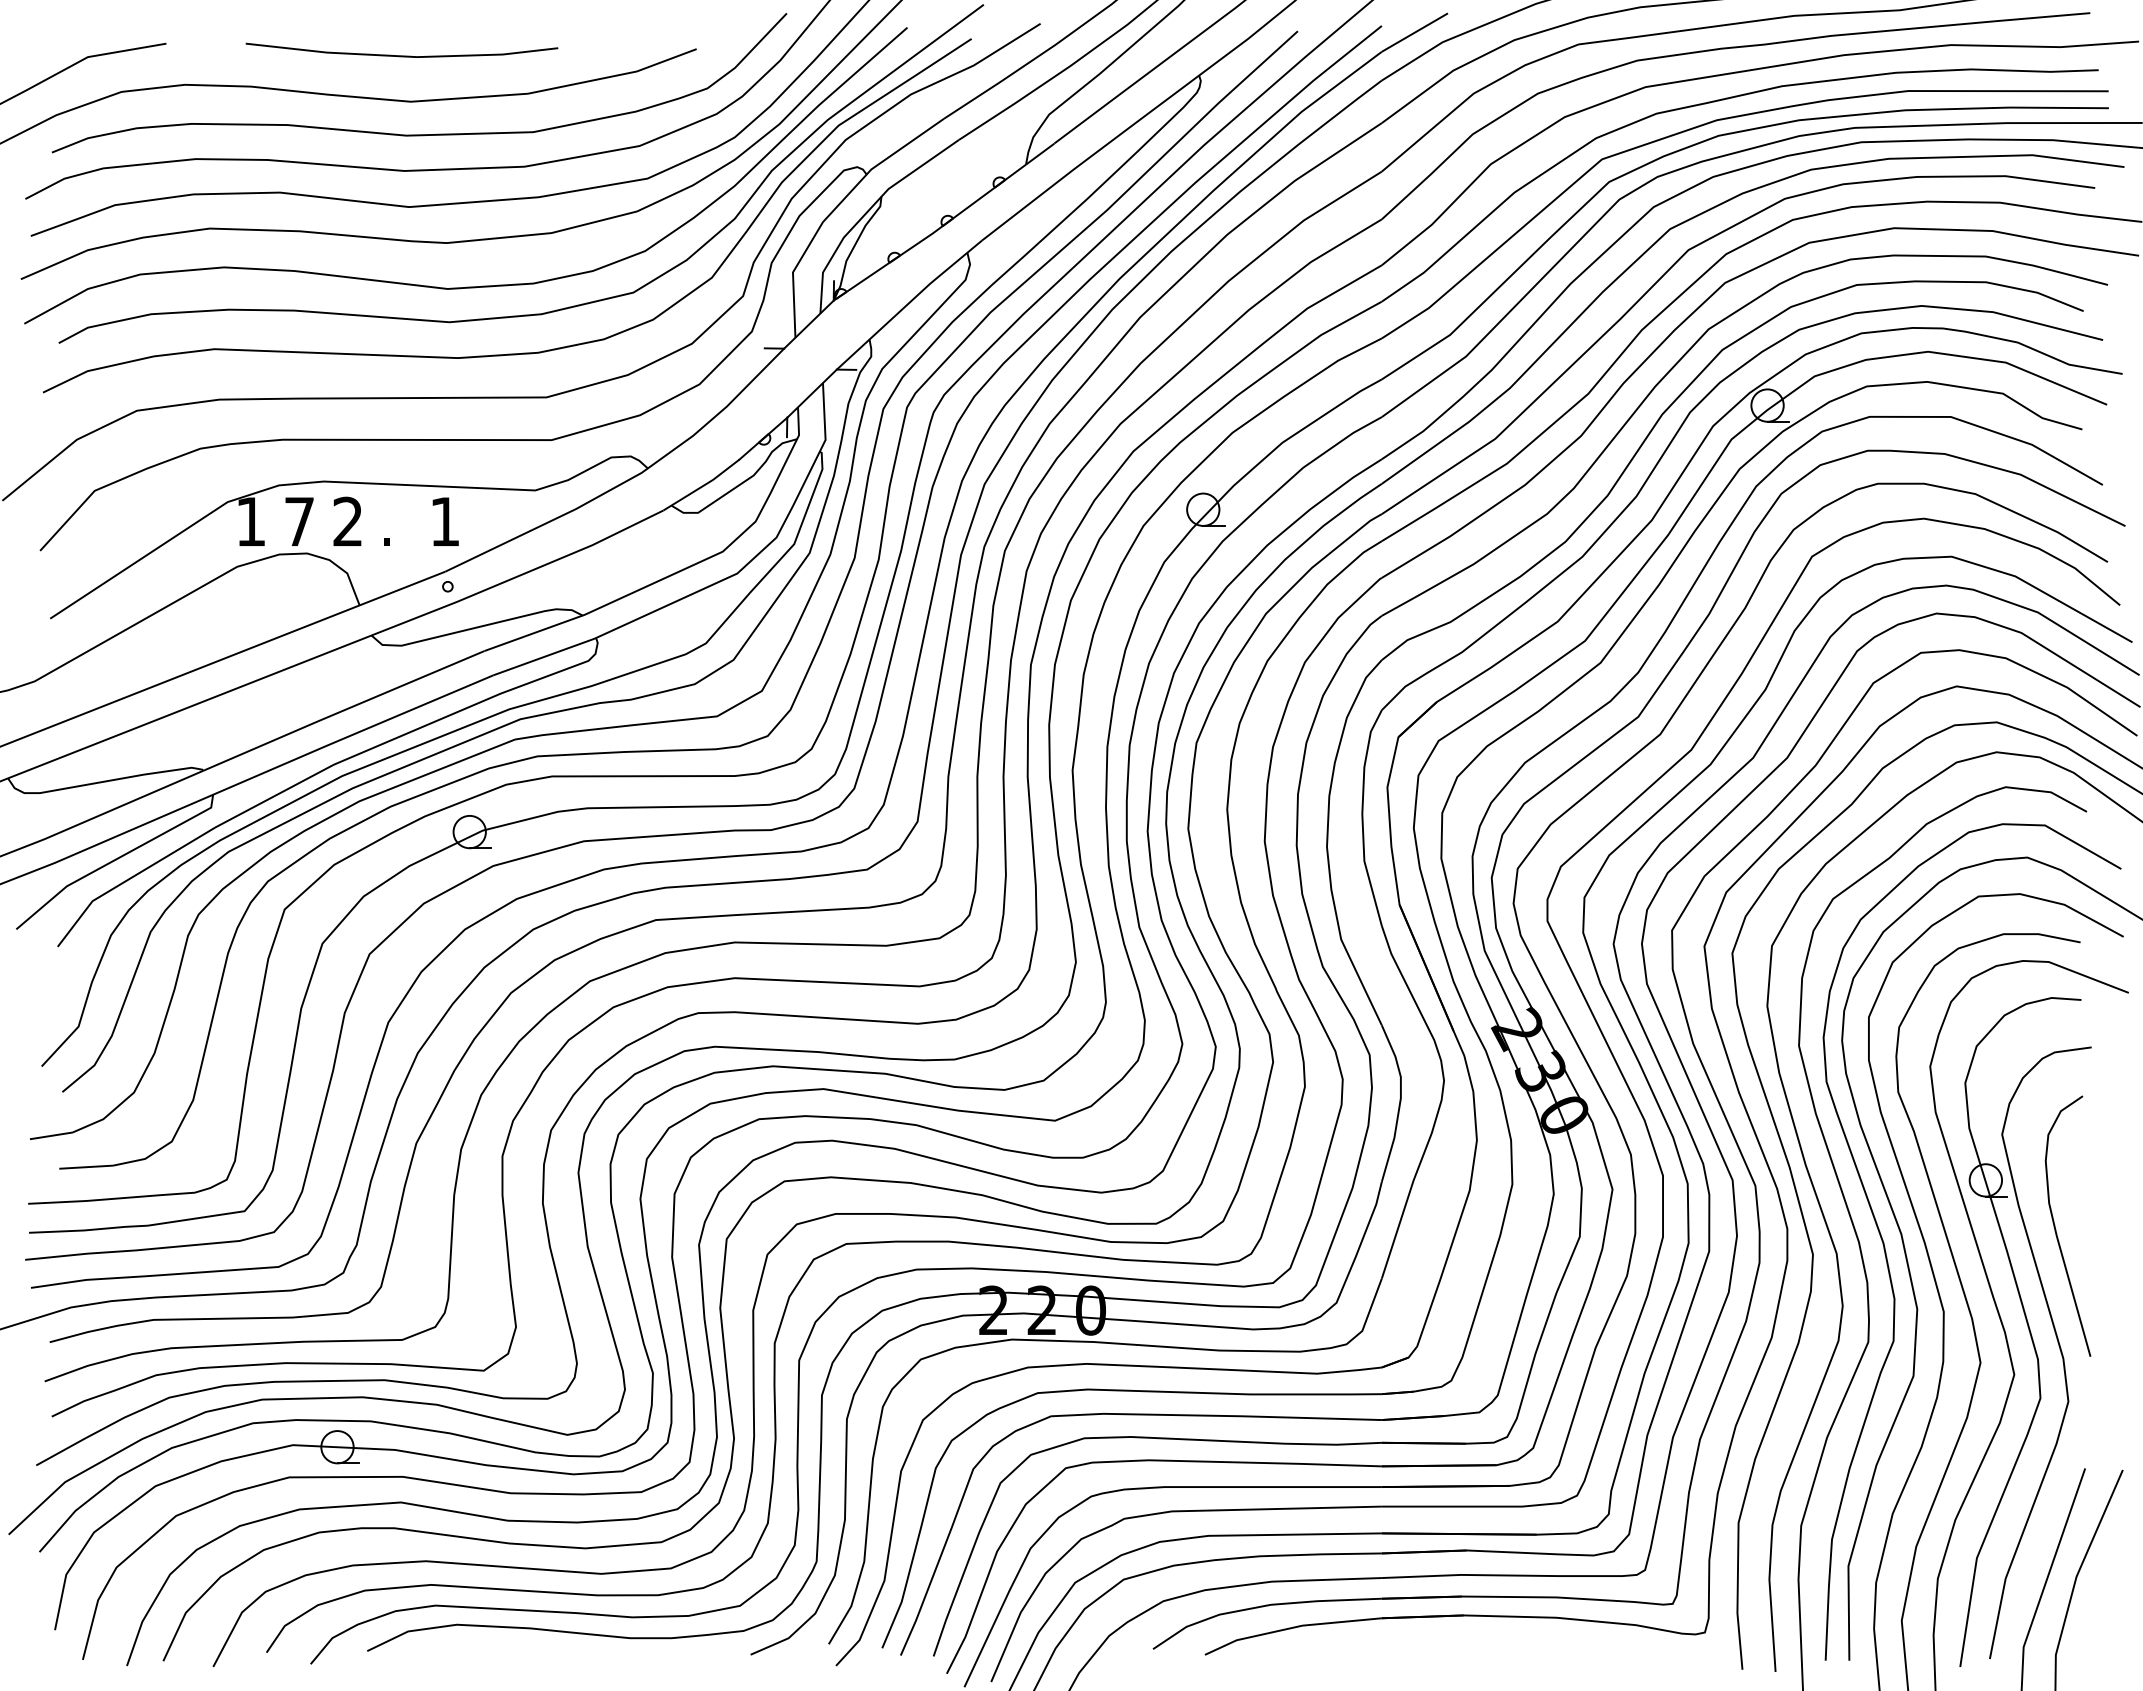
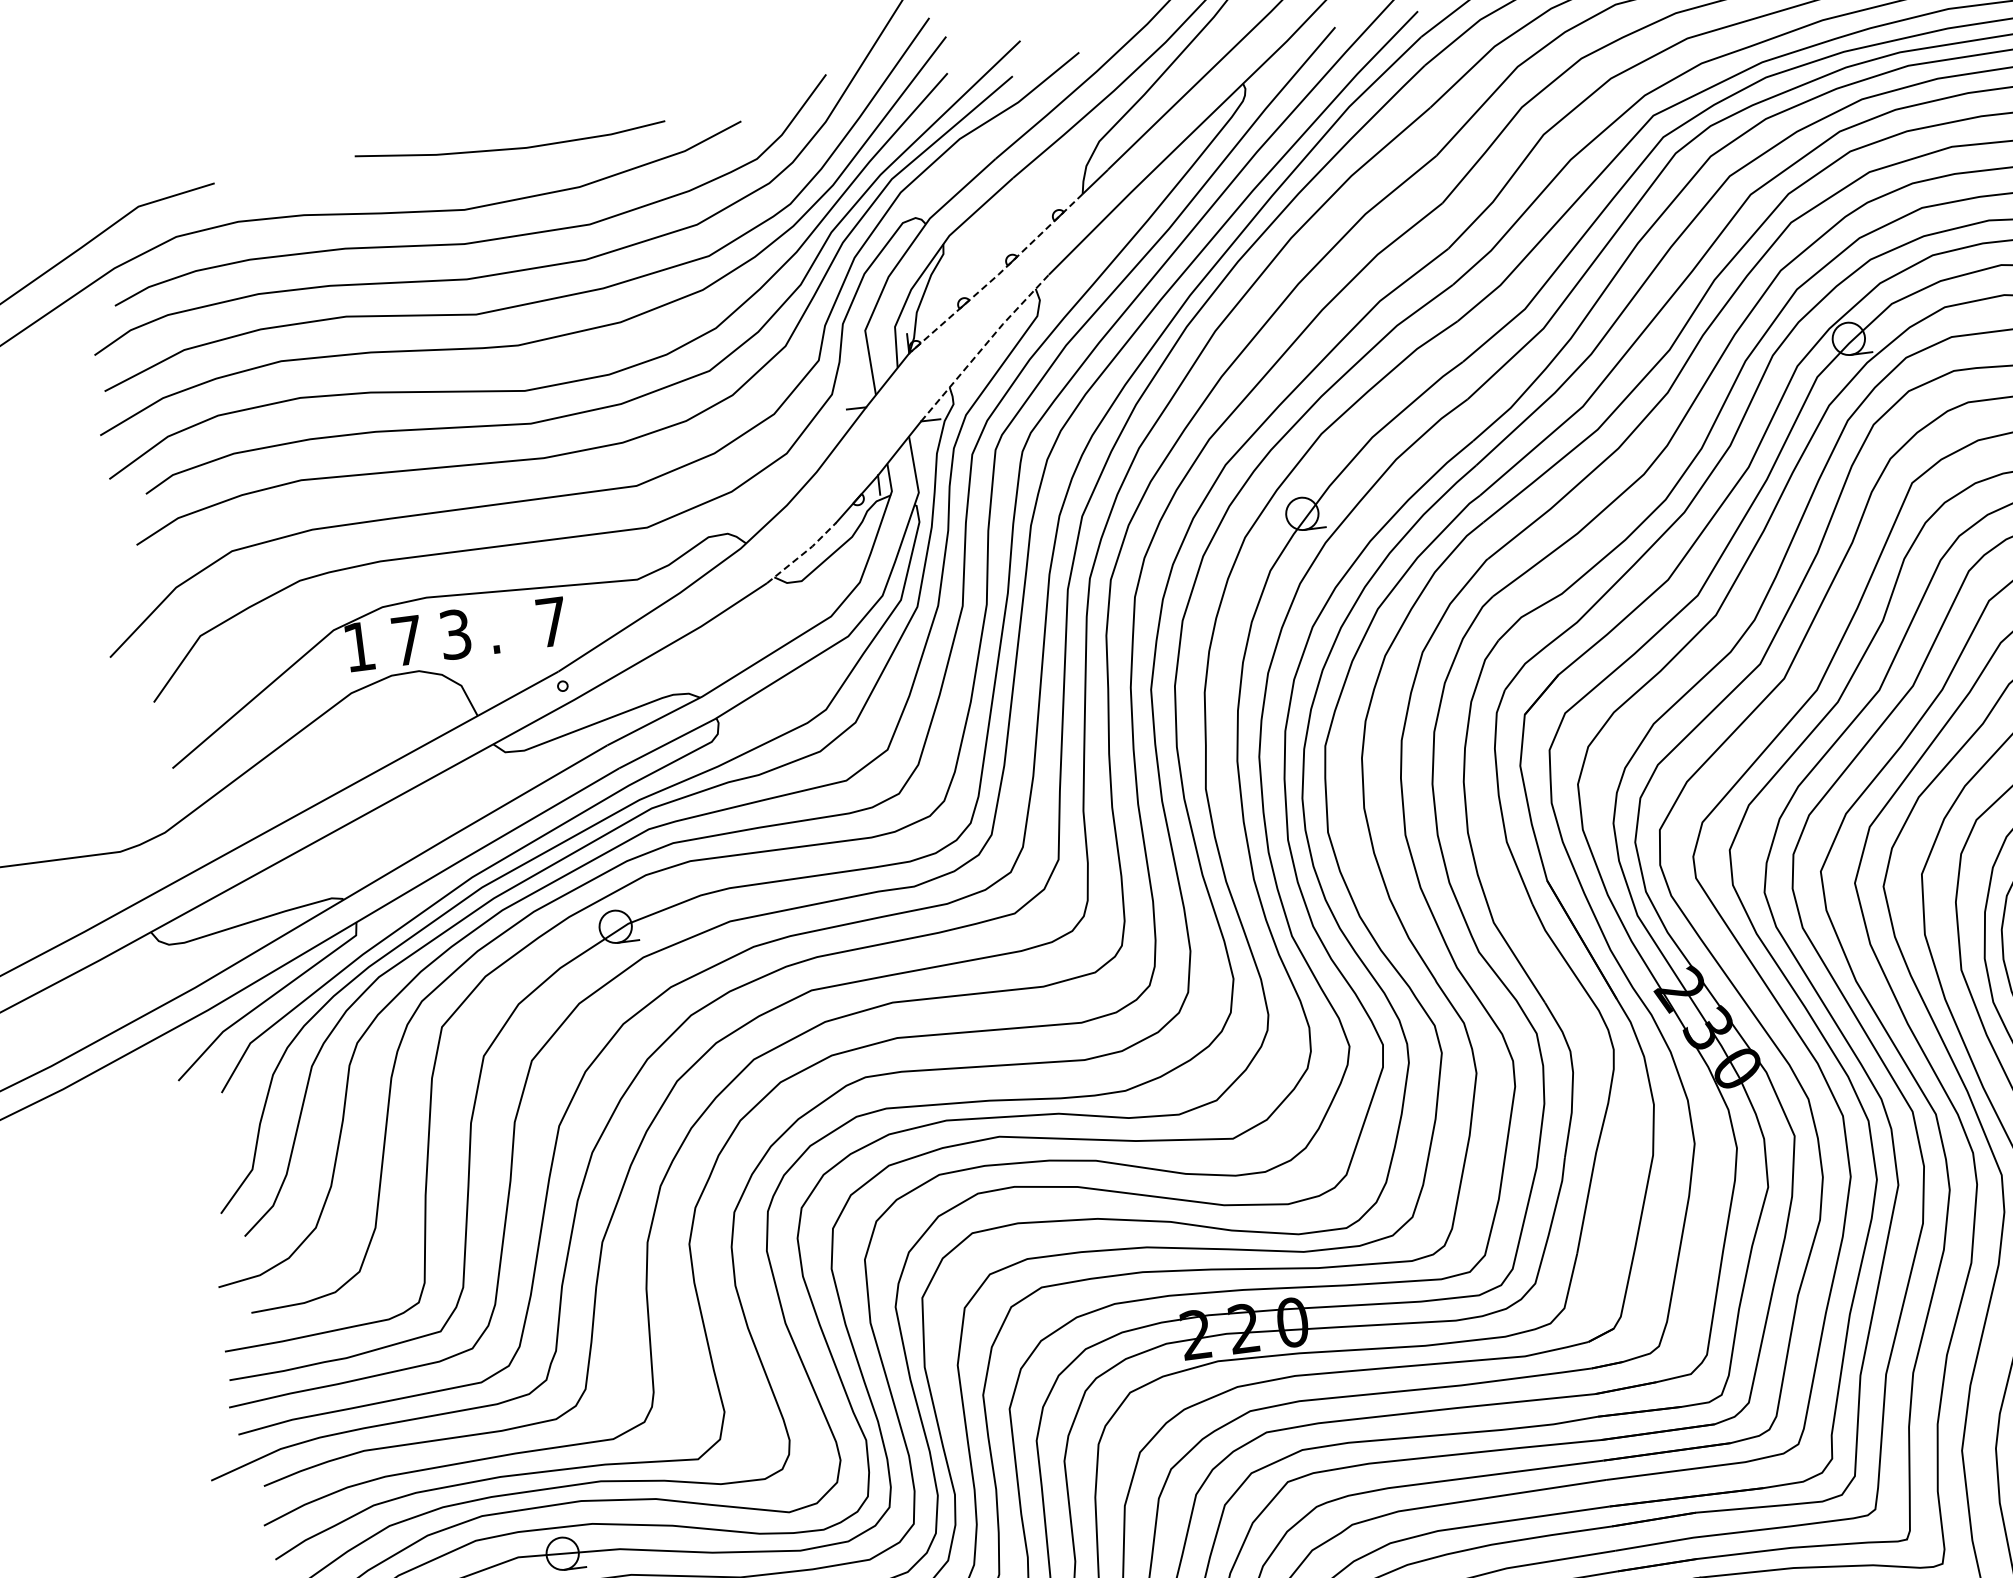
line: (401, 55) -> (510, 148), moved
line: (931, 234) -> (997, 275), solid -> dashed
line: (909, 303) -> (984, 346), solid -> dashed
line: (703, 486) -> (803, 554), solid -> dashed
text: (347, 521) -> (455, 634), 2 -> 3
text: (445, 521) -> (552, 621), 1 -> 7

